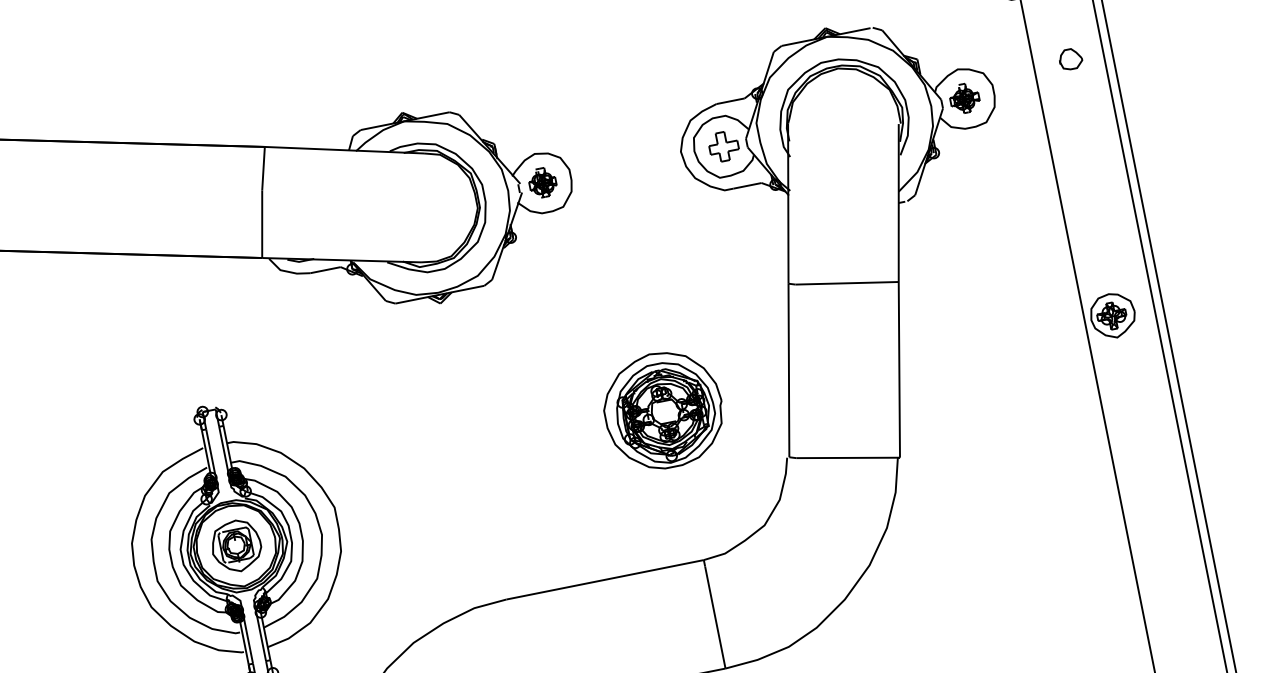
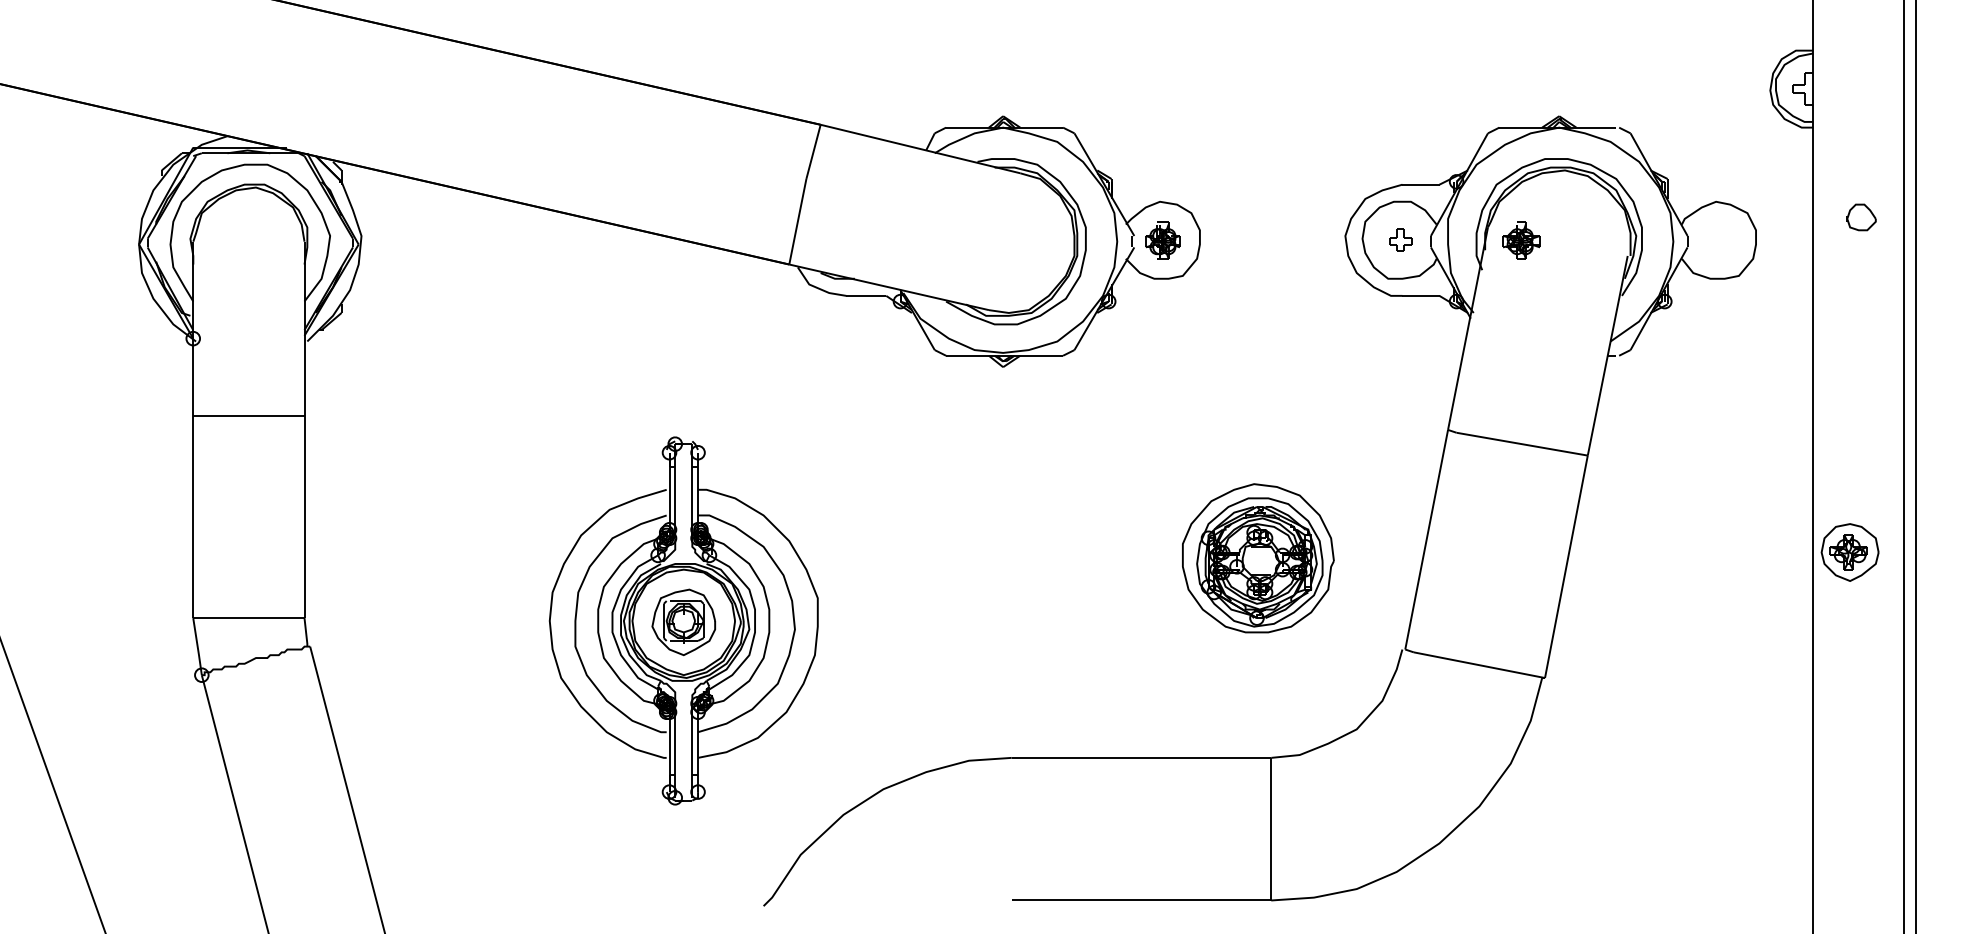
part: (964, 98) -> (1521, 240), moved
part: (723, 146) -> (1400, 240), size x0.6

